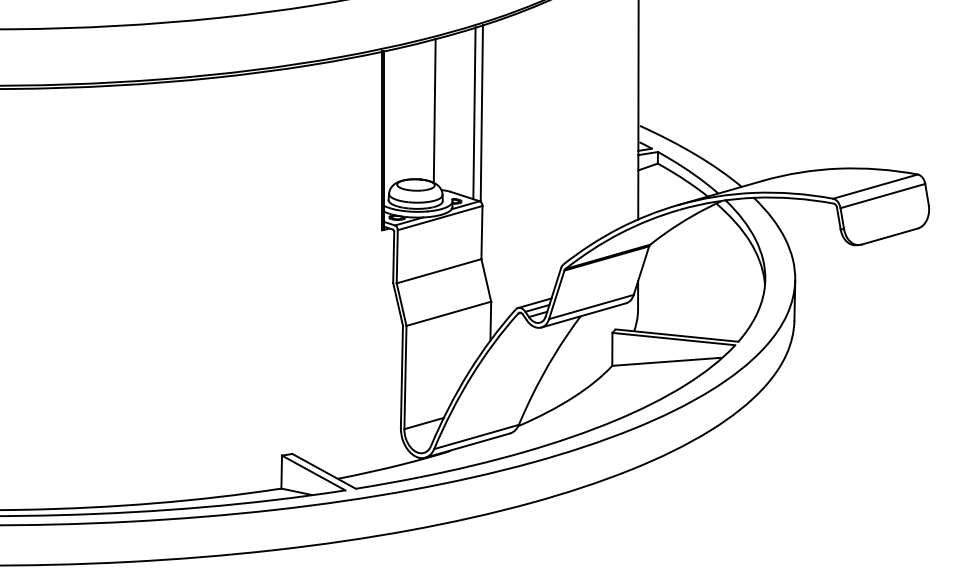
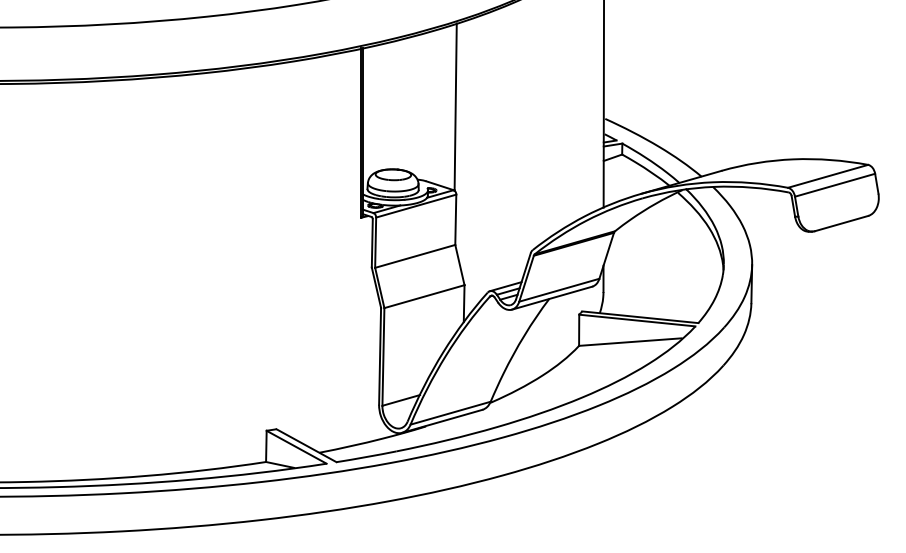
line: (434, 110) -> (410, 104), removed
line: (474, 113) -> (448, 107), removed

